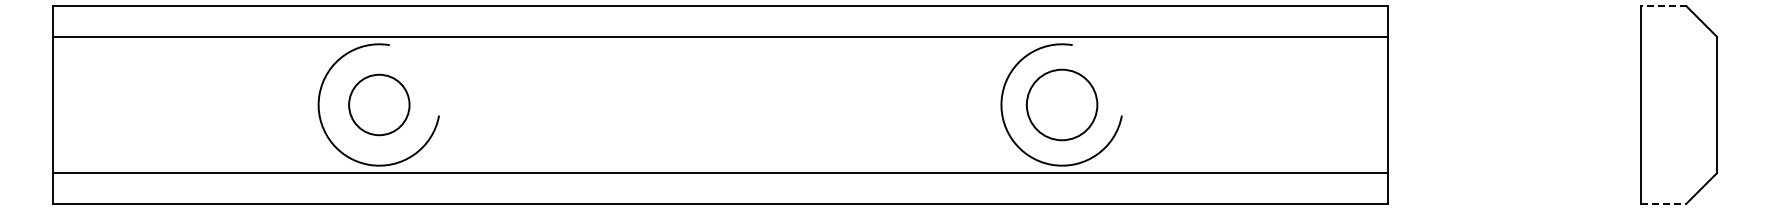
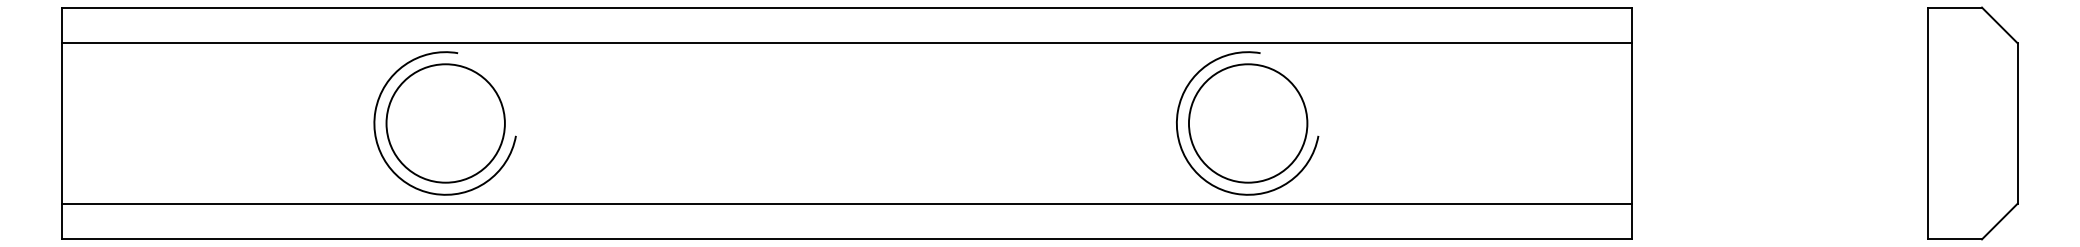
line: (1663, 6) -> (1954, 7), dashed -> solid
circle: (378, 104) -> (444, 122), size x1.67
circle: (1061, 104) -> (1247, 122), size x1.43
line: (1663, 203) -> (1954, 239), dashed -> solid

